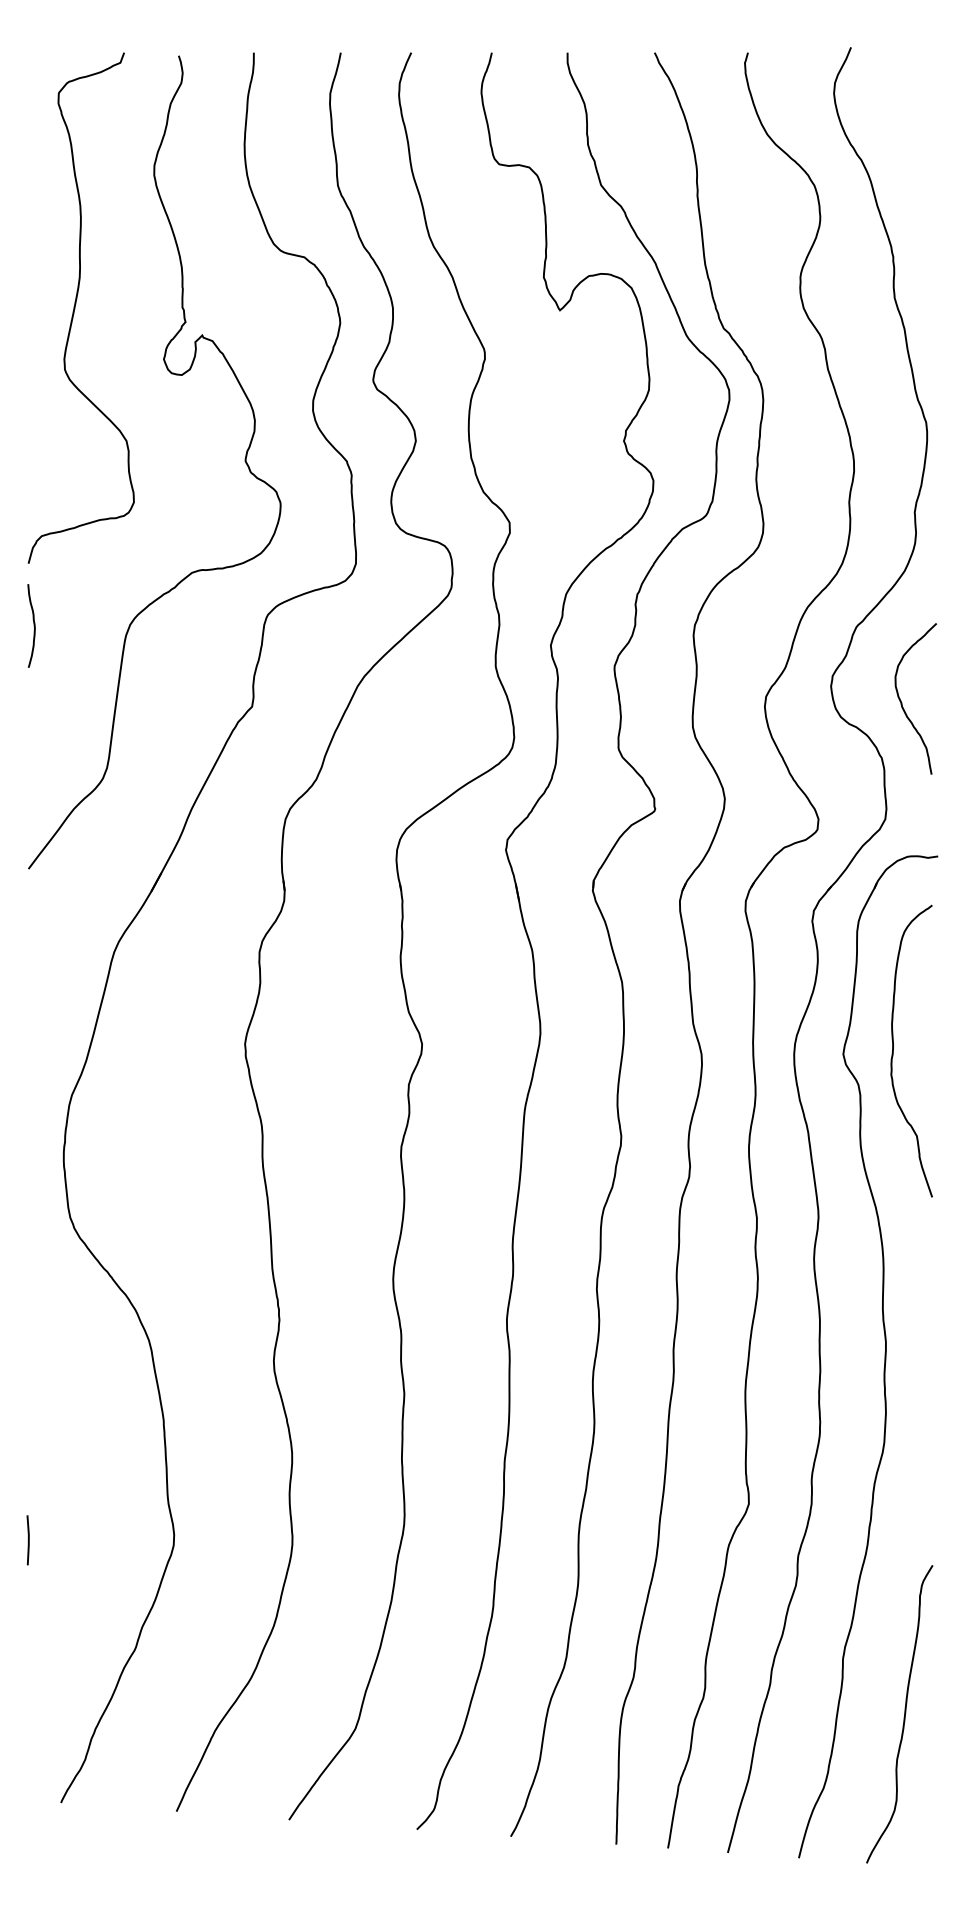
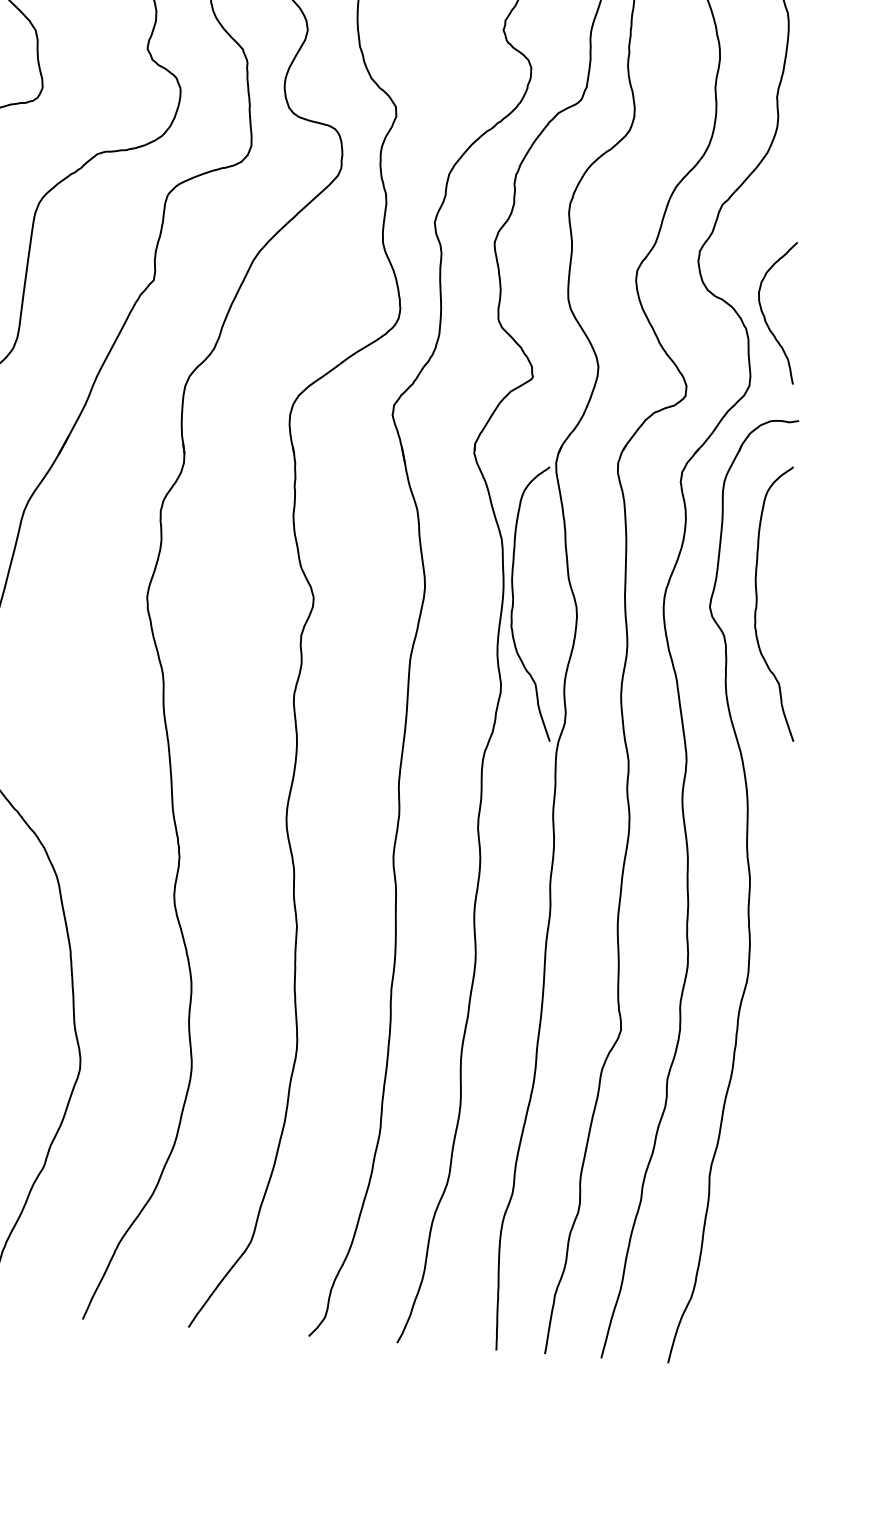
curve: (902, 702) -> (765, 316), moved
curve: (634, 1050) -> (513, 603), added
curve: (904, 1714) -> (767, 1228), removed

